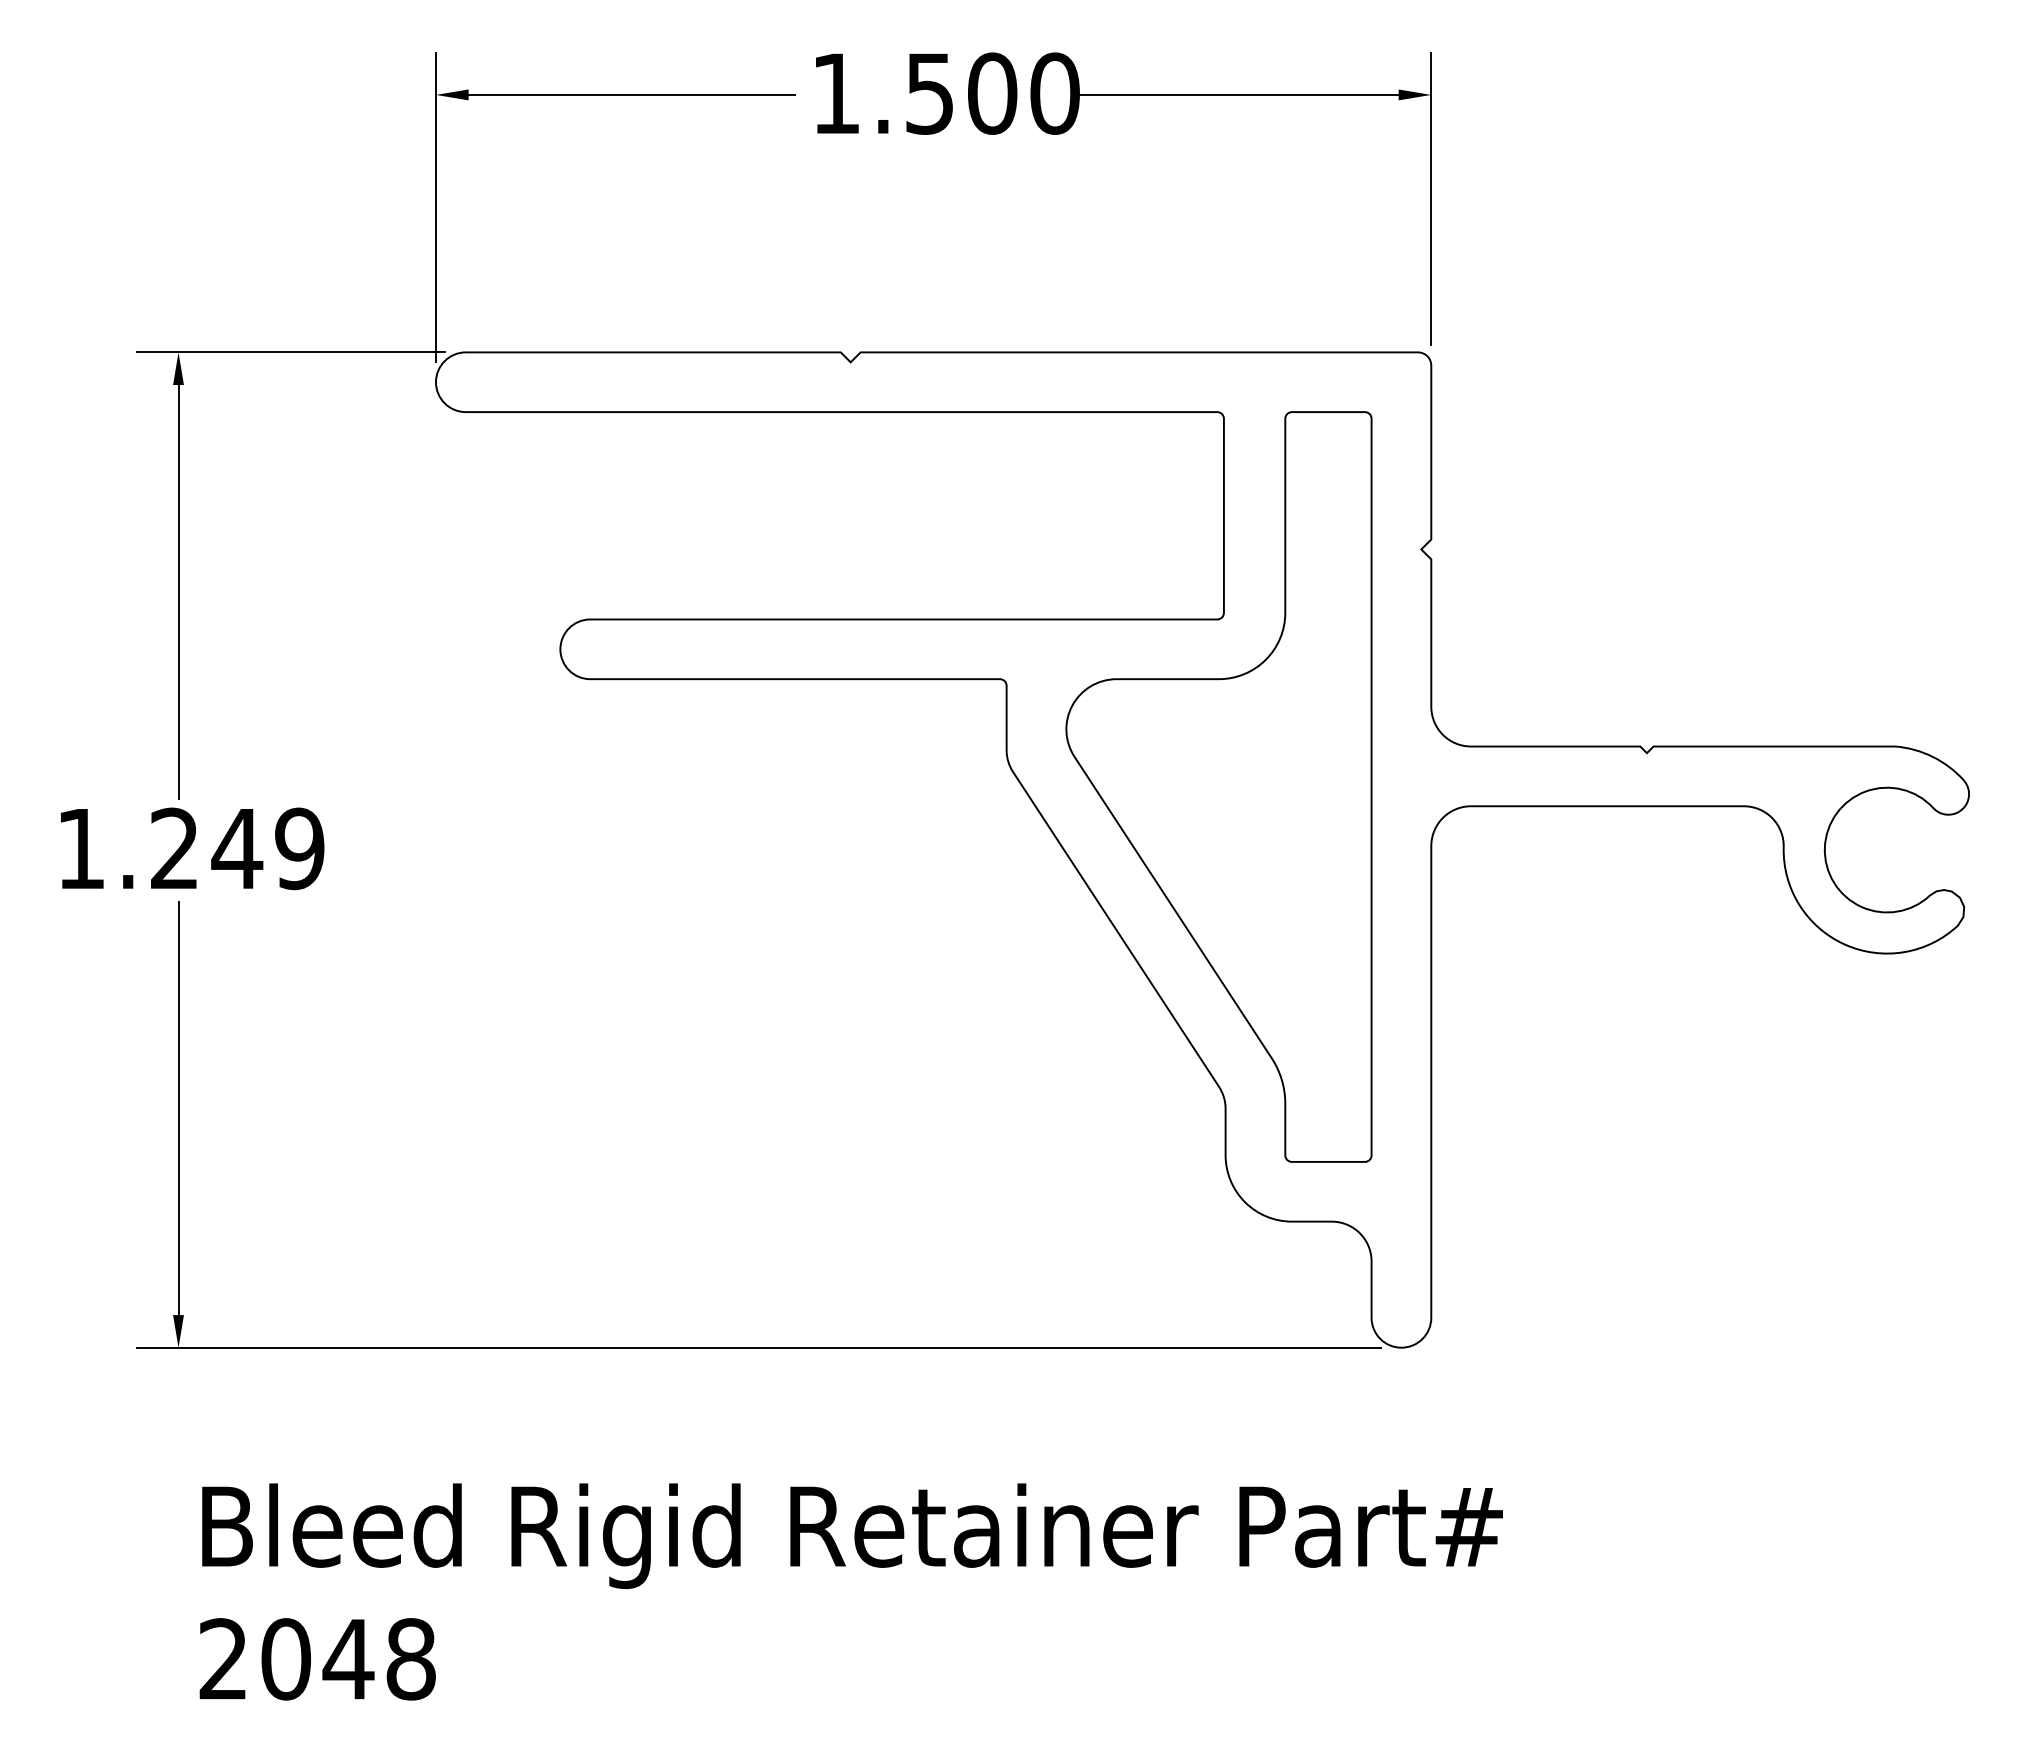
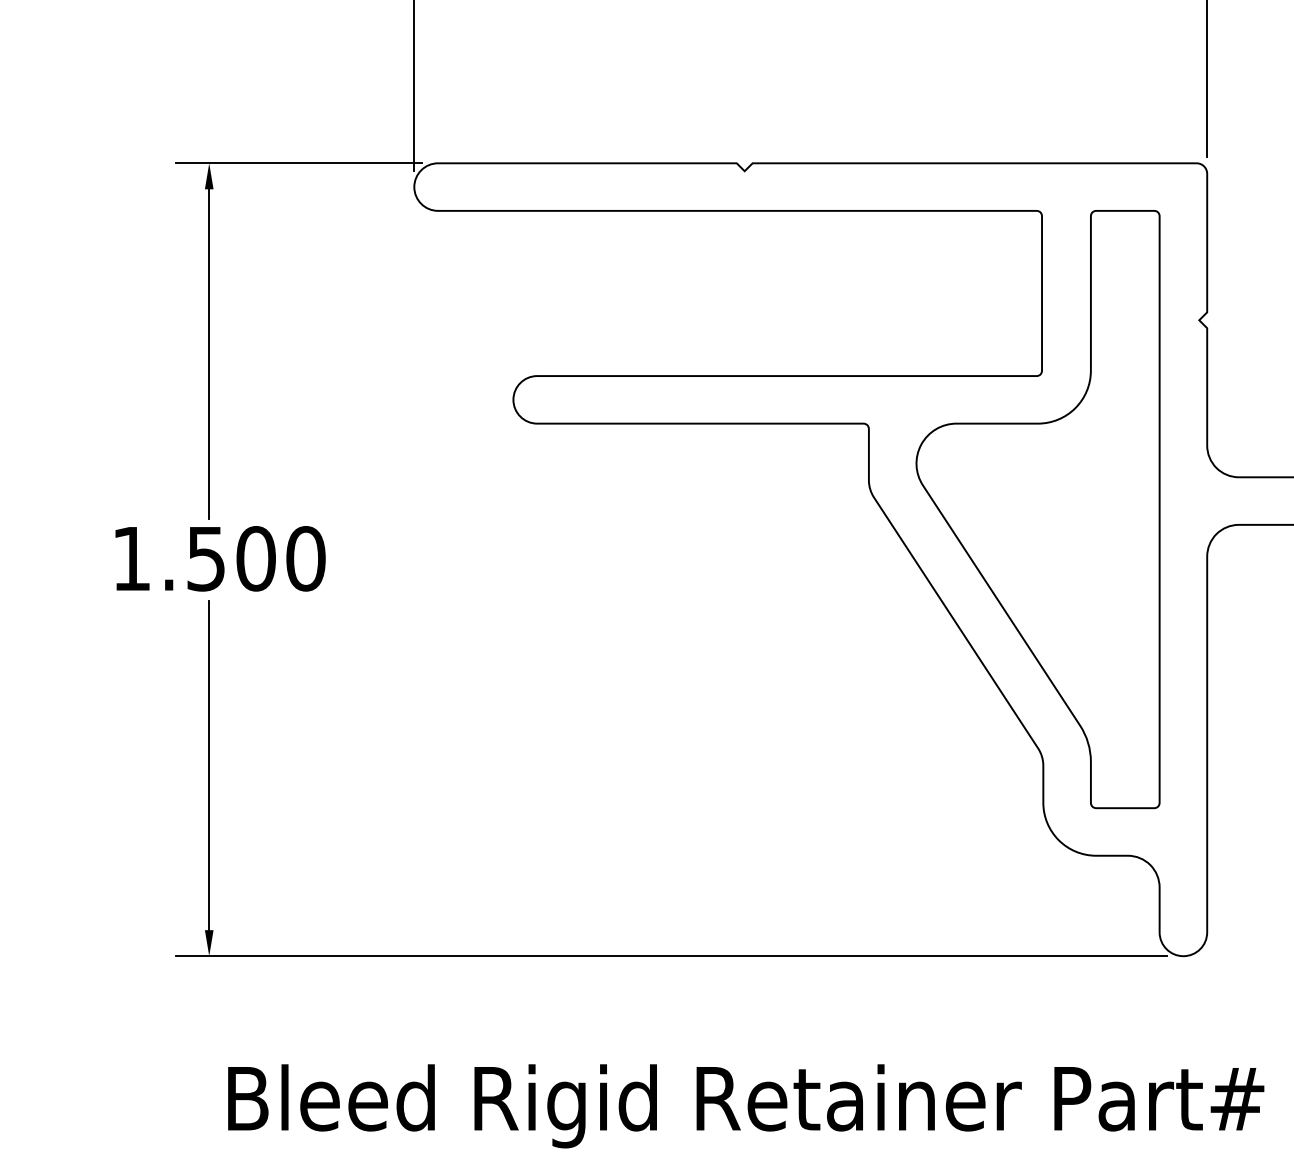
text: (237, 848) -> (256, 558), 1.249 -> 1.500

